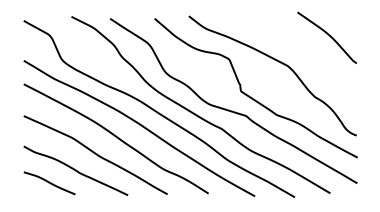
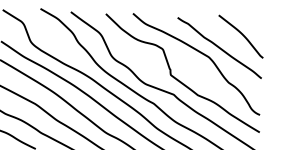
curve: (300, 53) -> (219, 47), added

